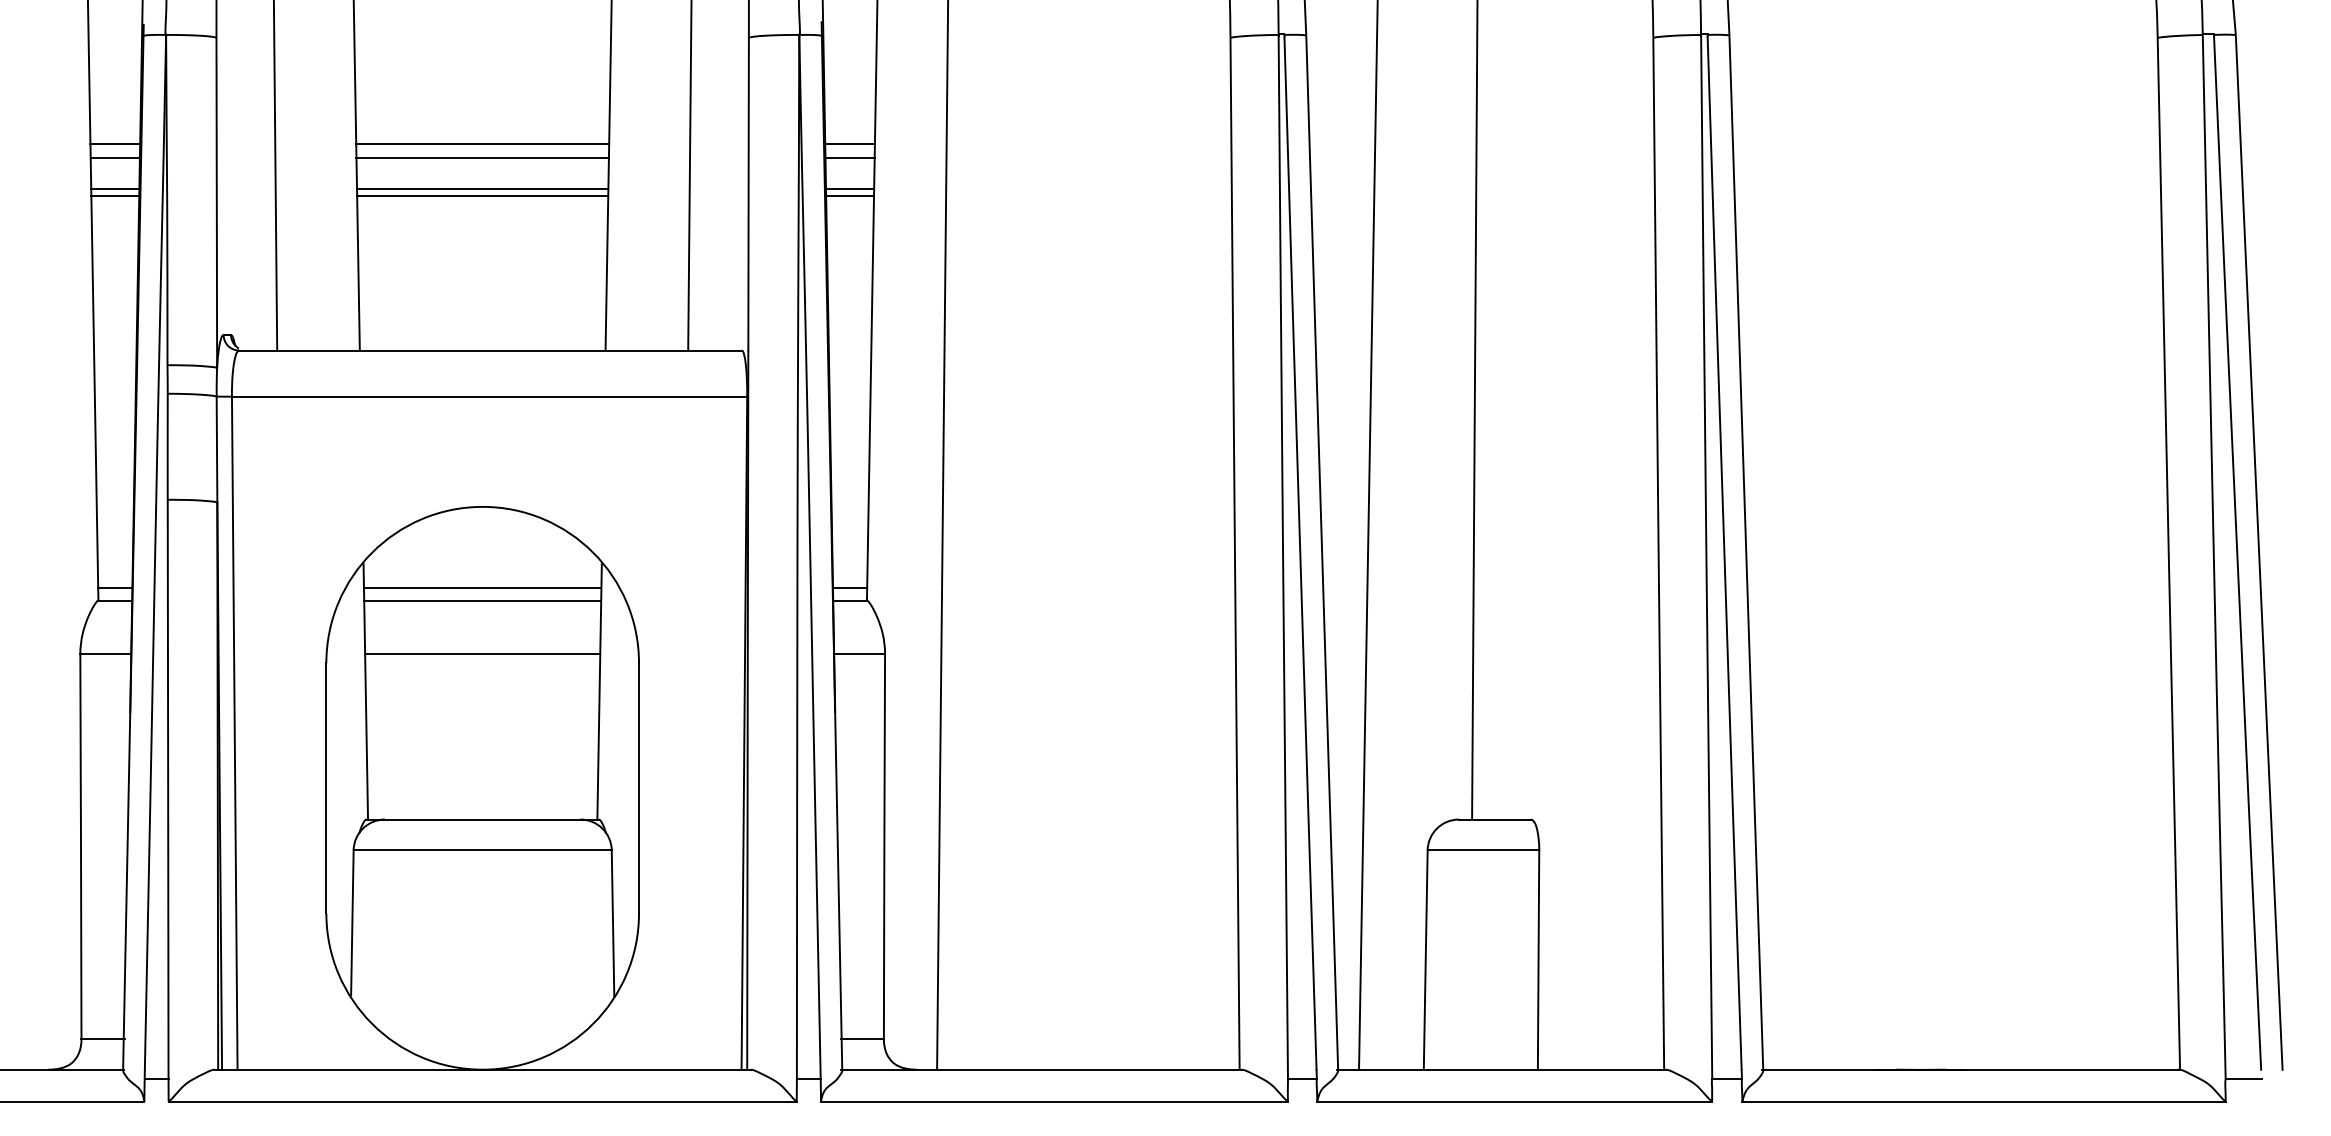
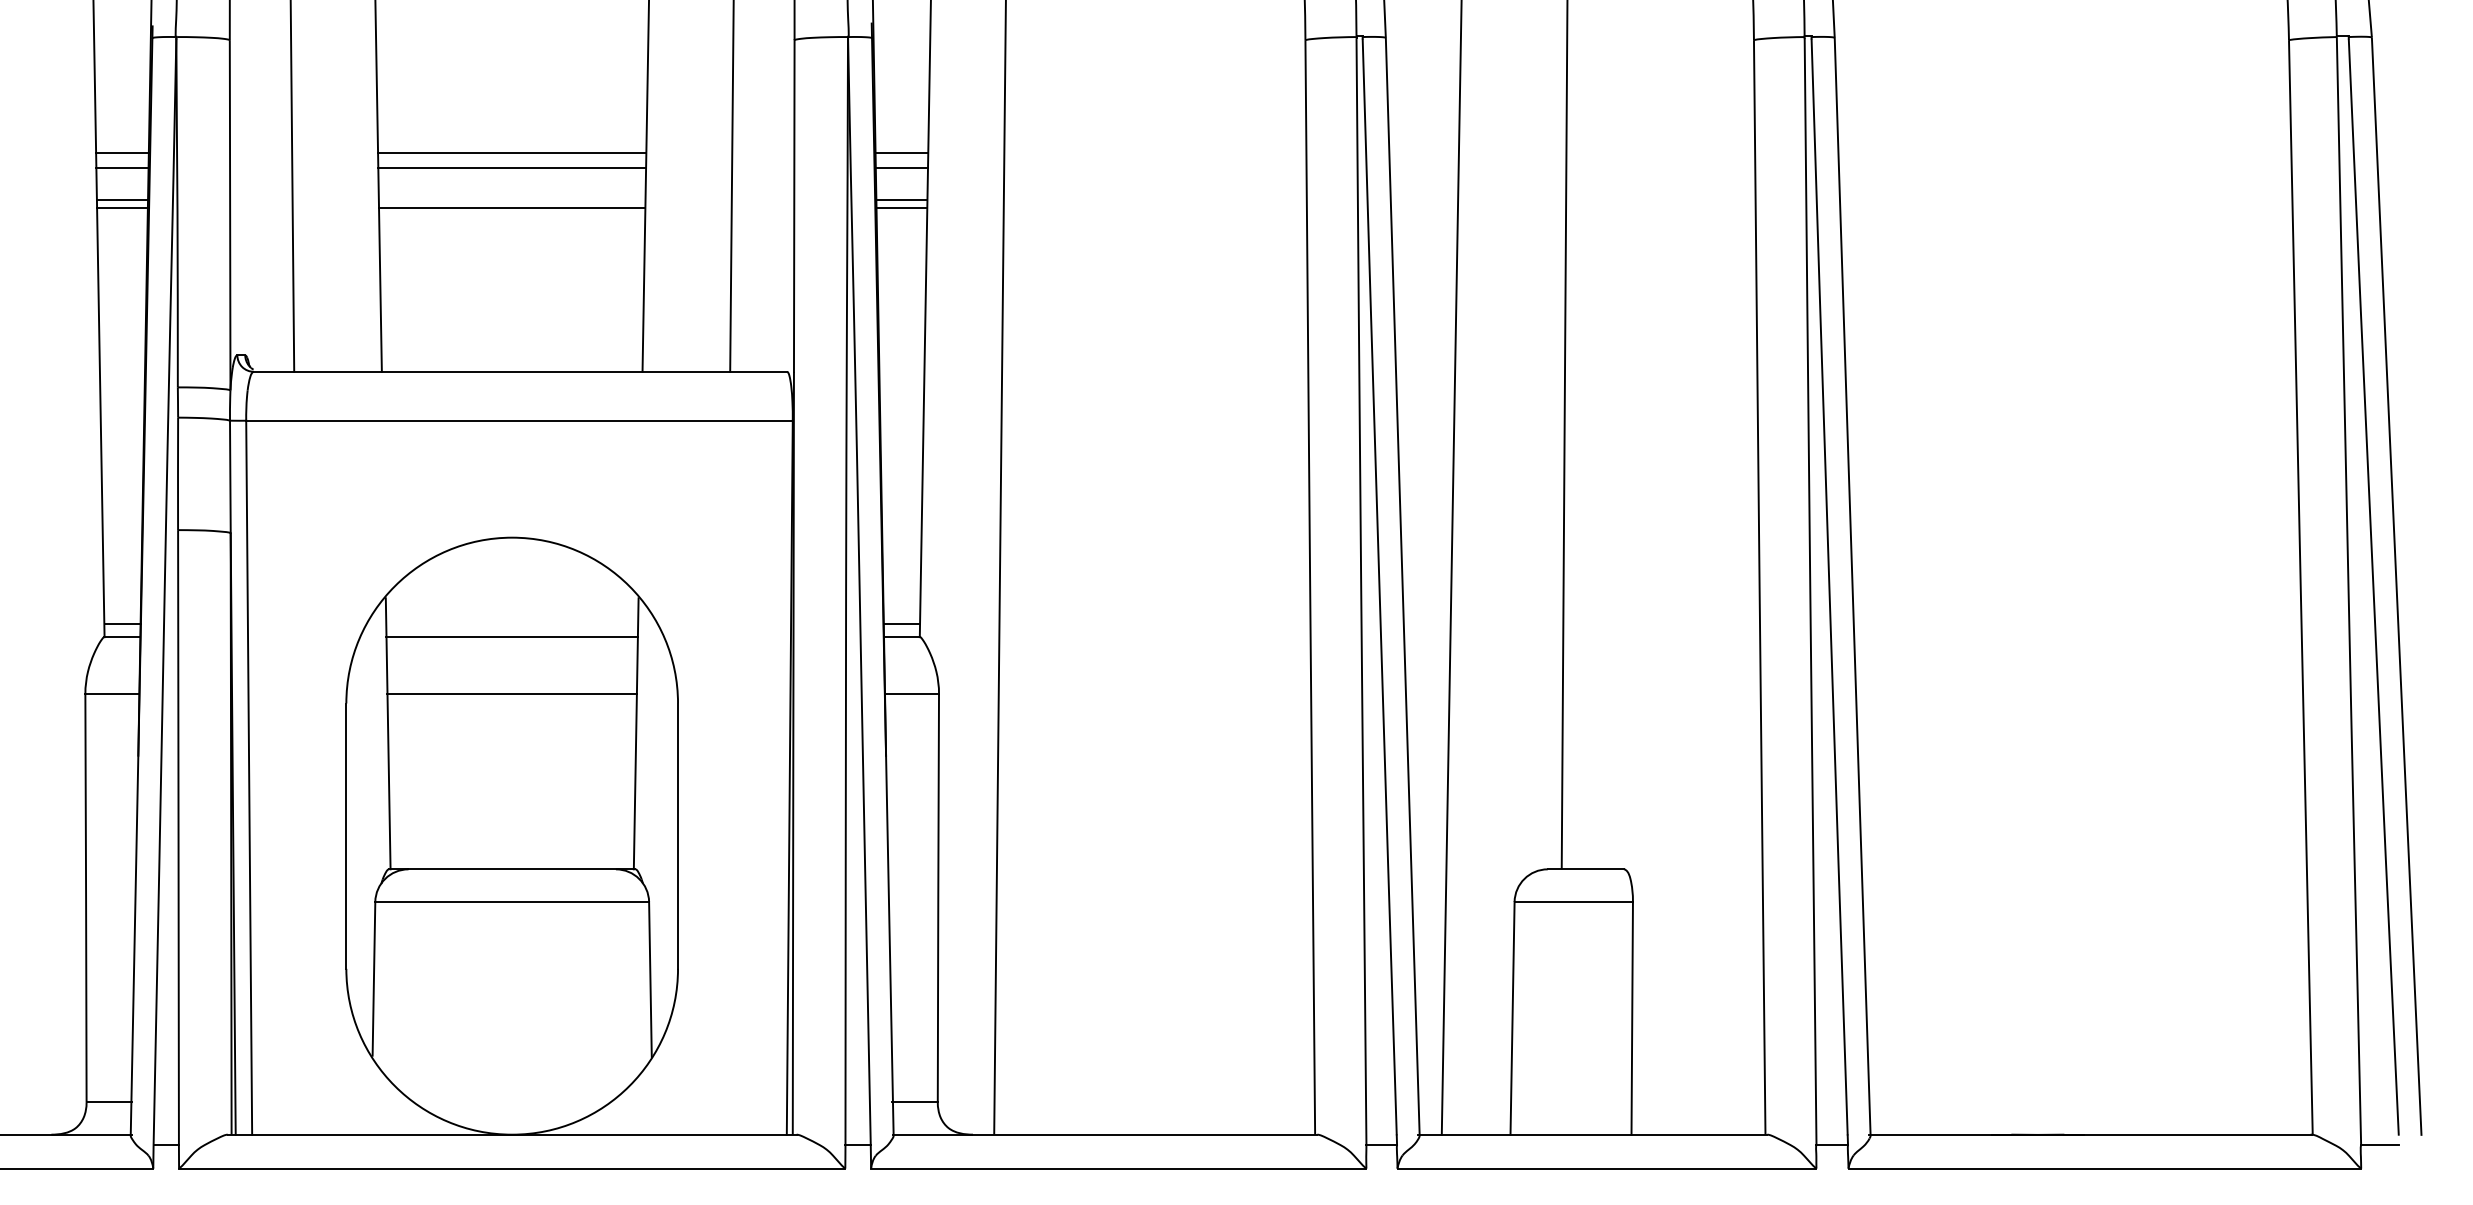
line: (482, 189) -> (511, 200), removed
line: (482, 587) -> (512, 623), removed

